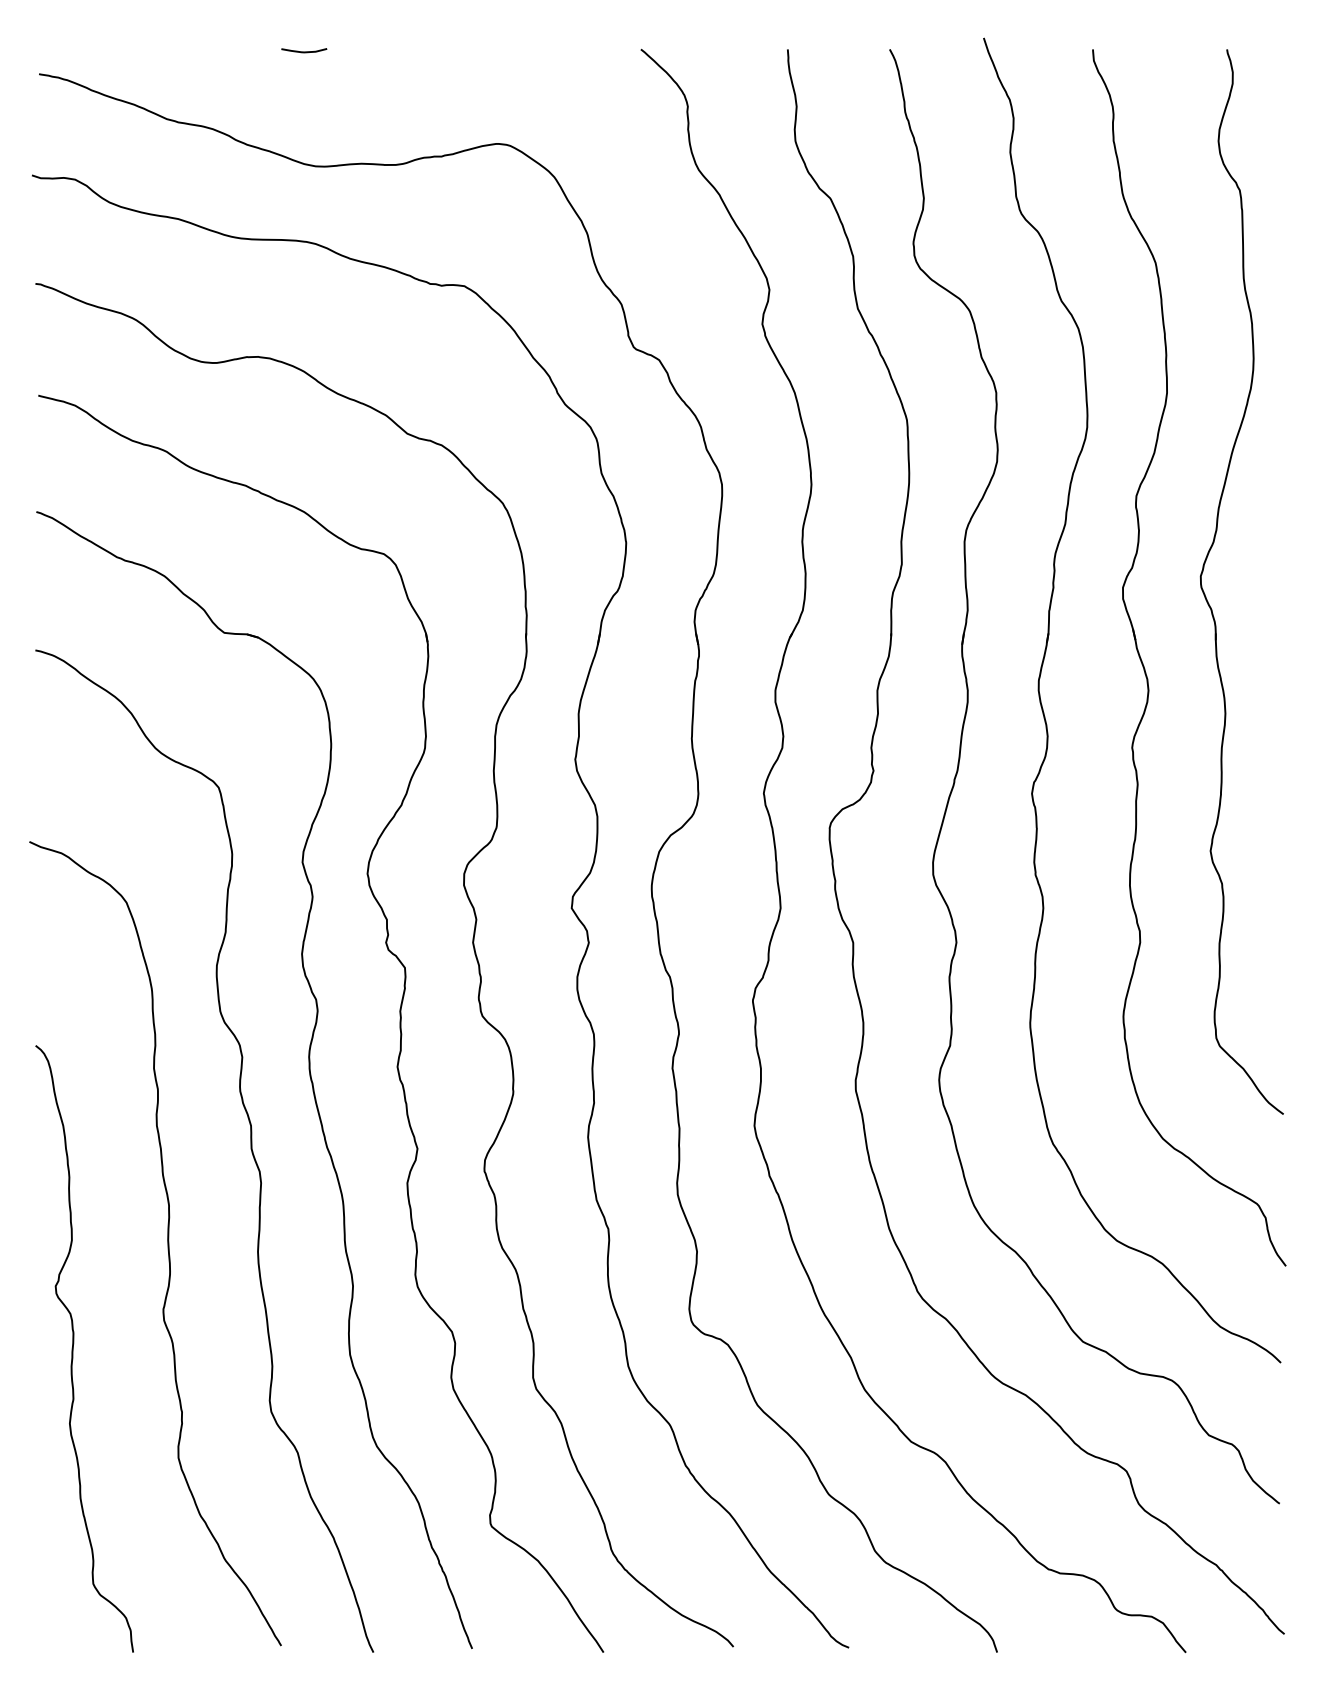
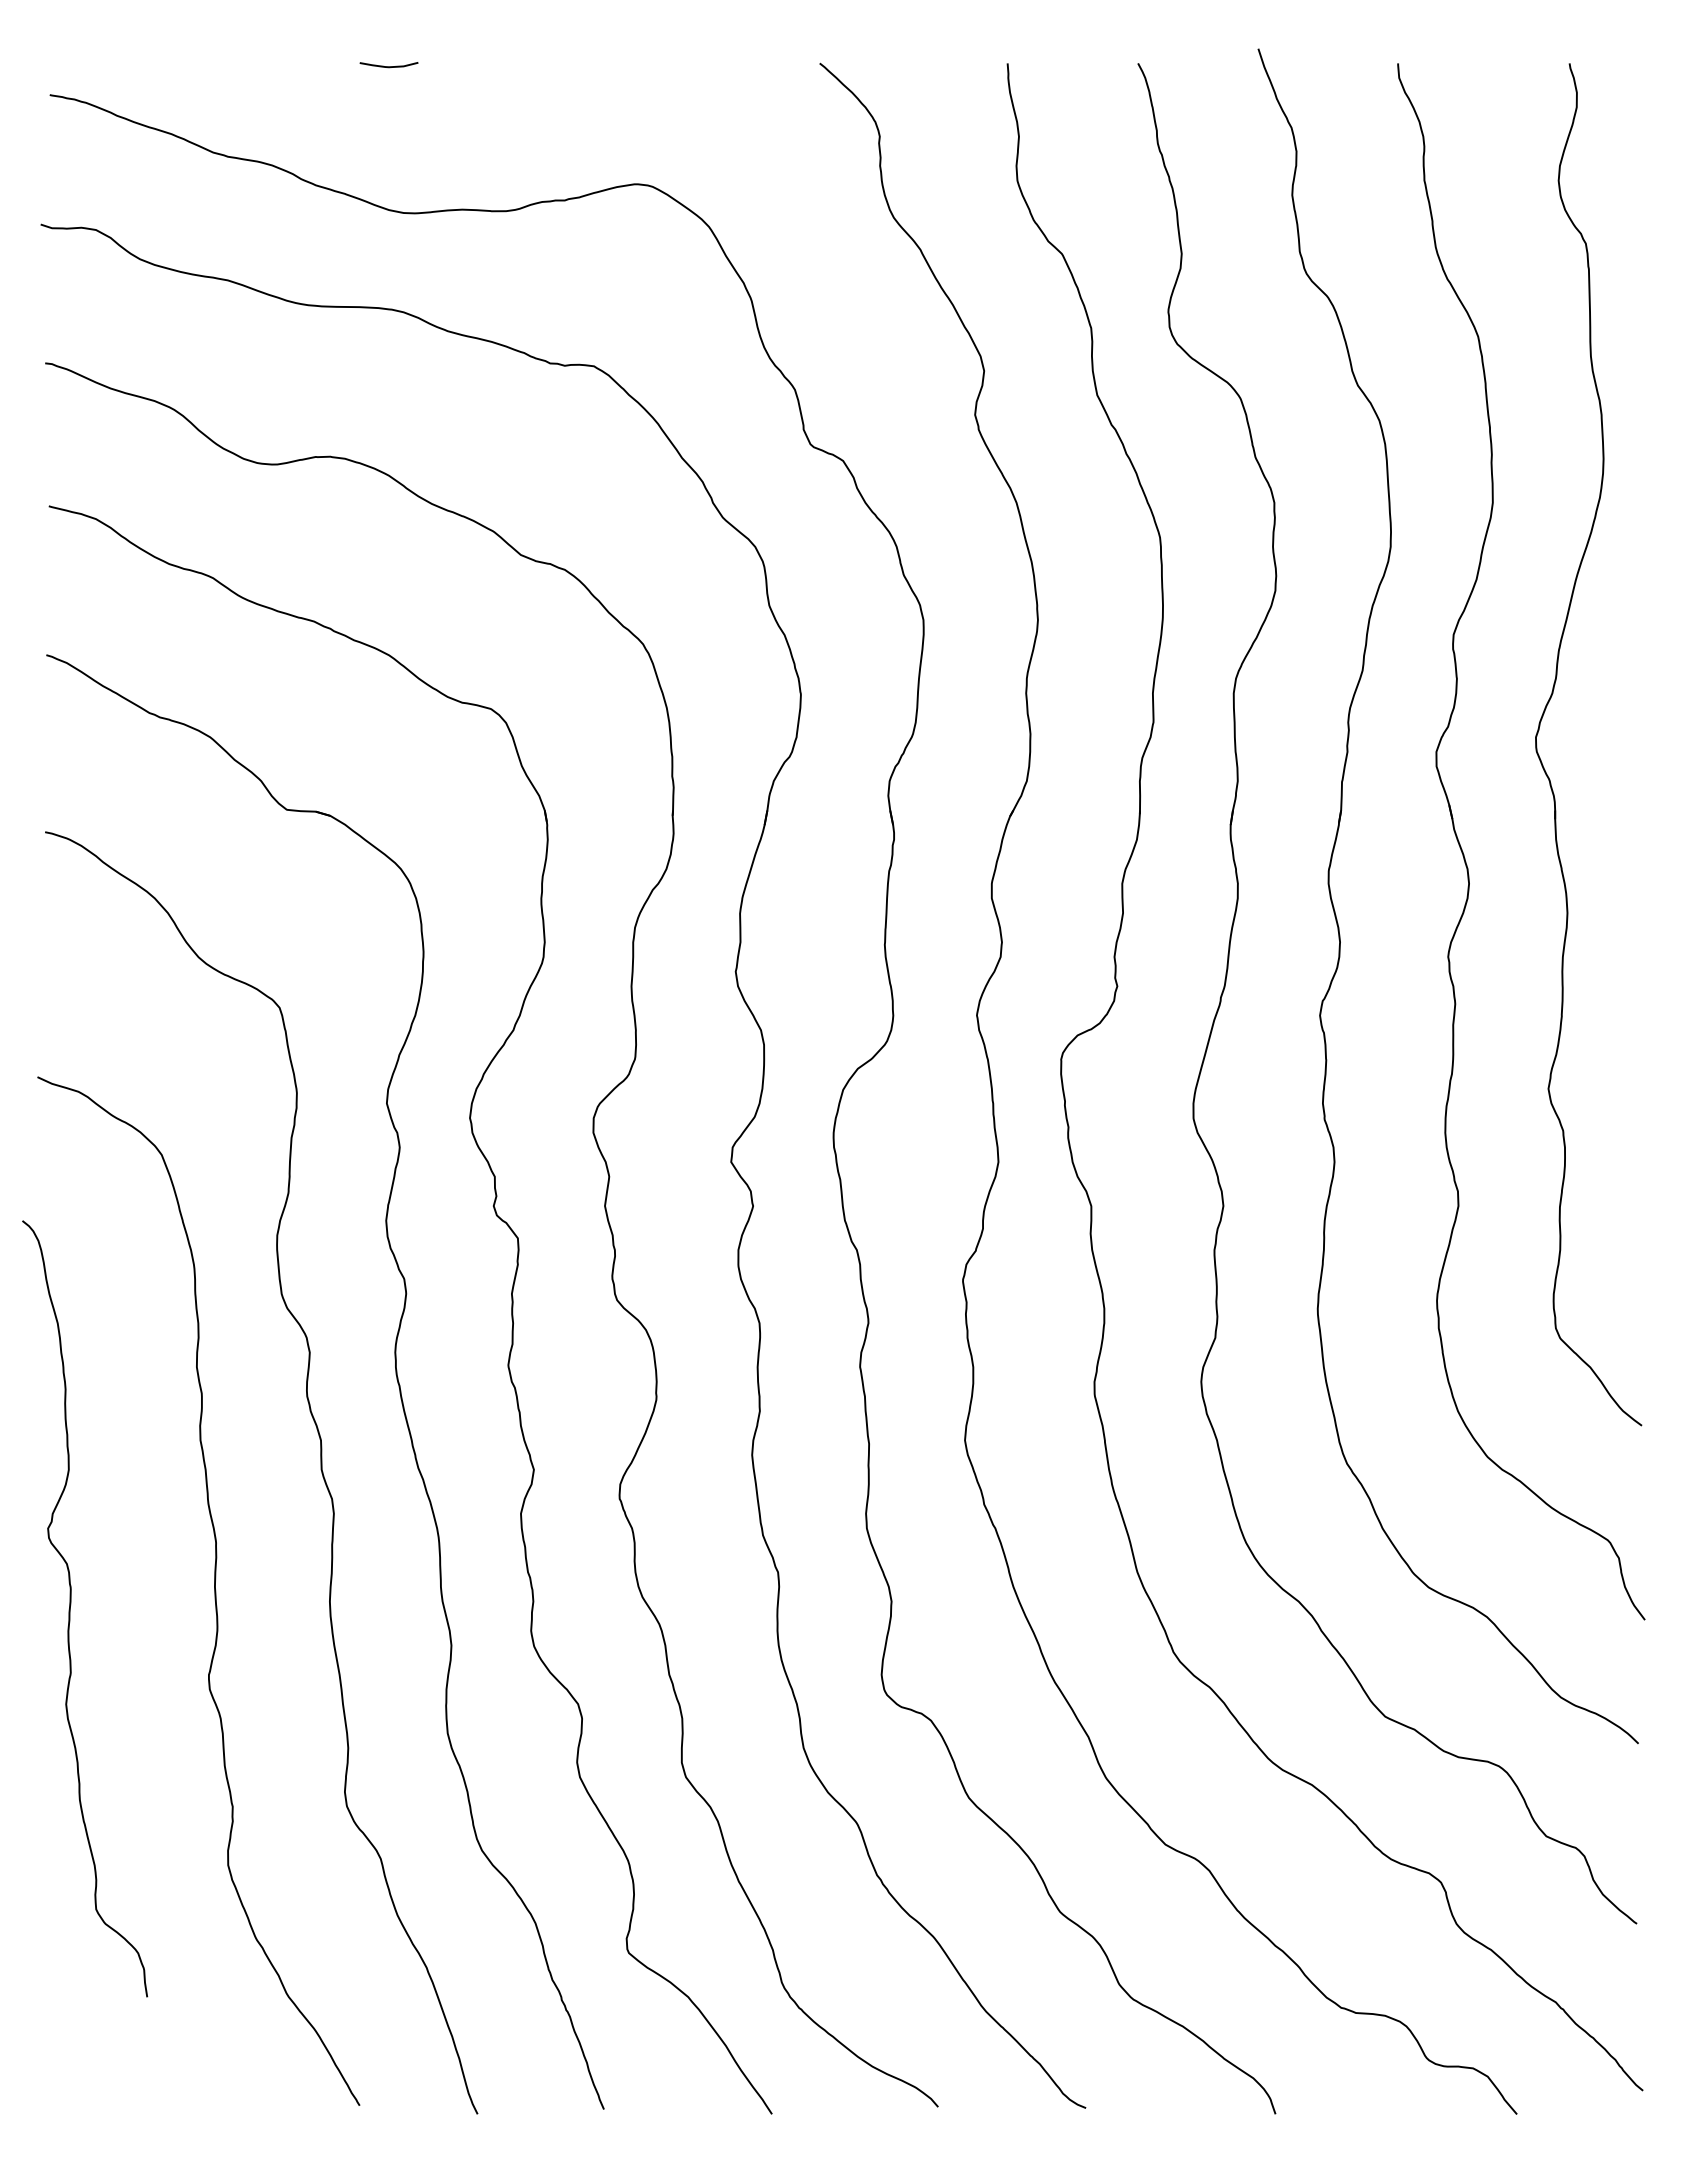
curve: (74, 1346) -> (71, 1605), moved

